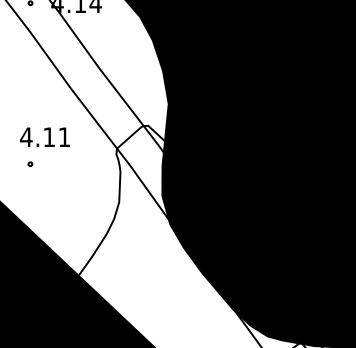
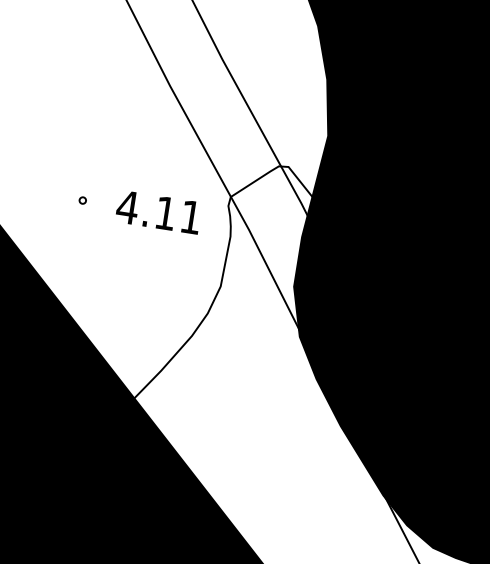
text: (44, 136) -> (157, 210), moved

